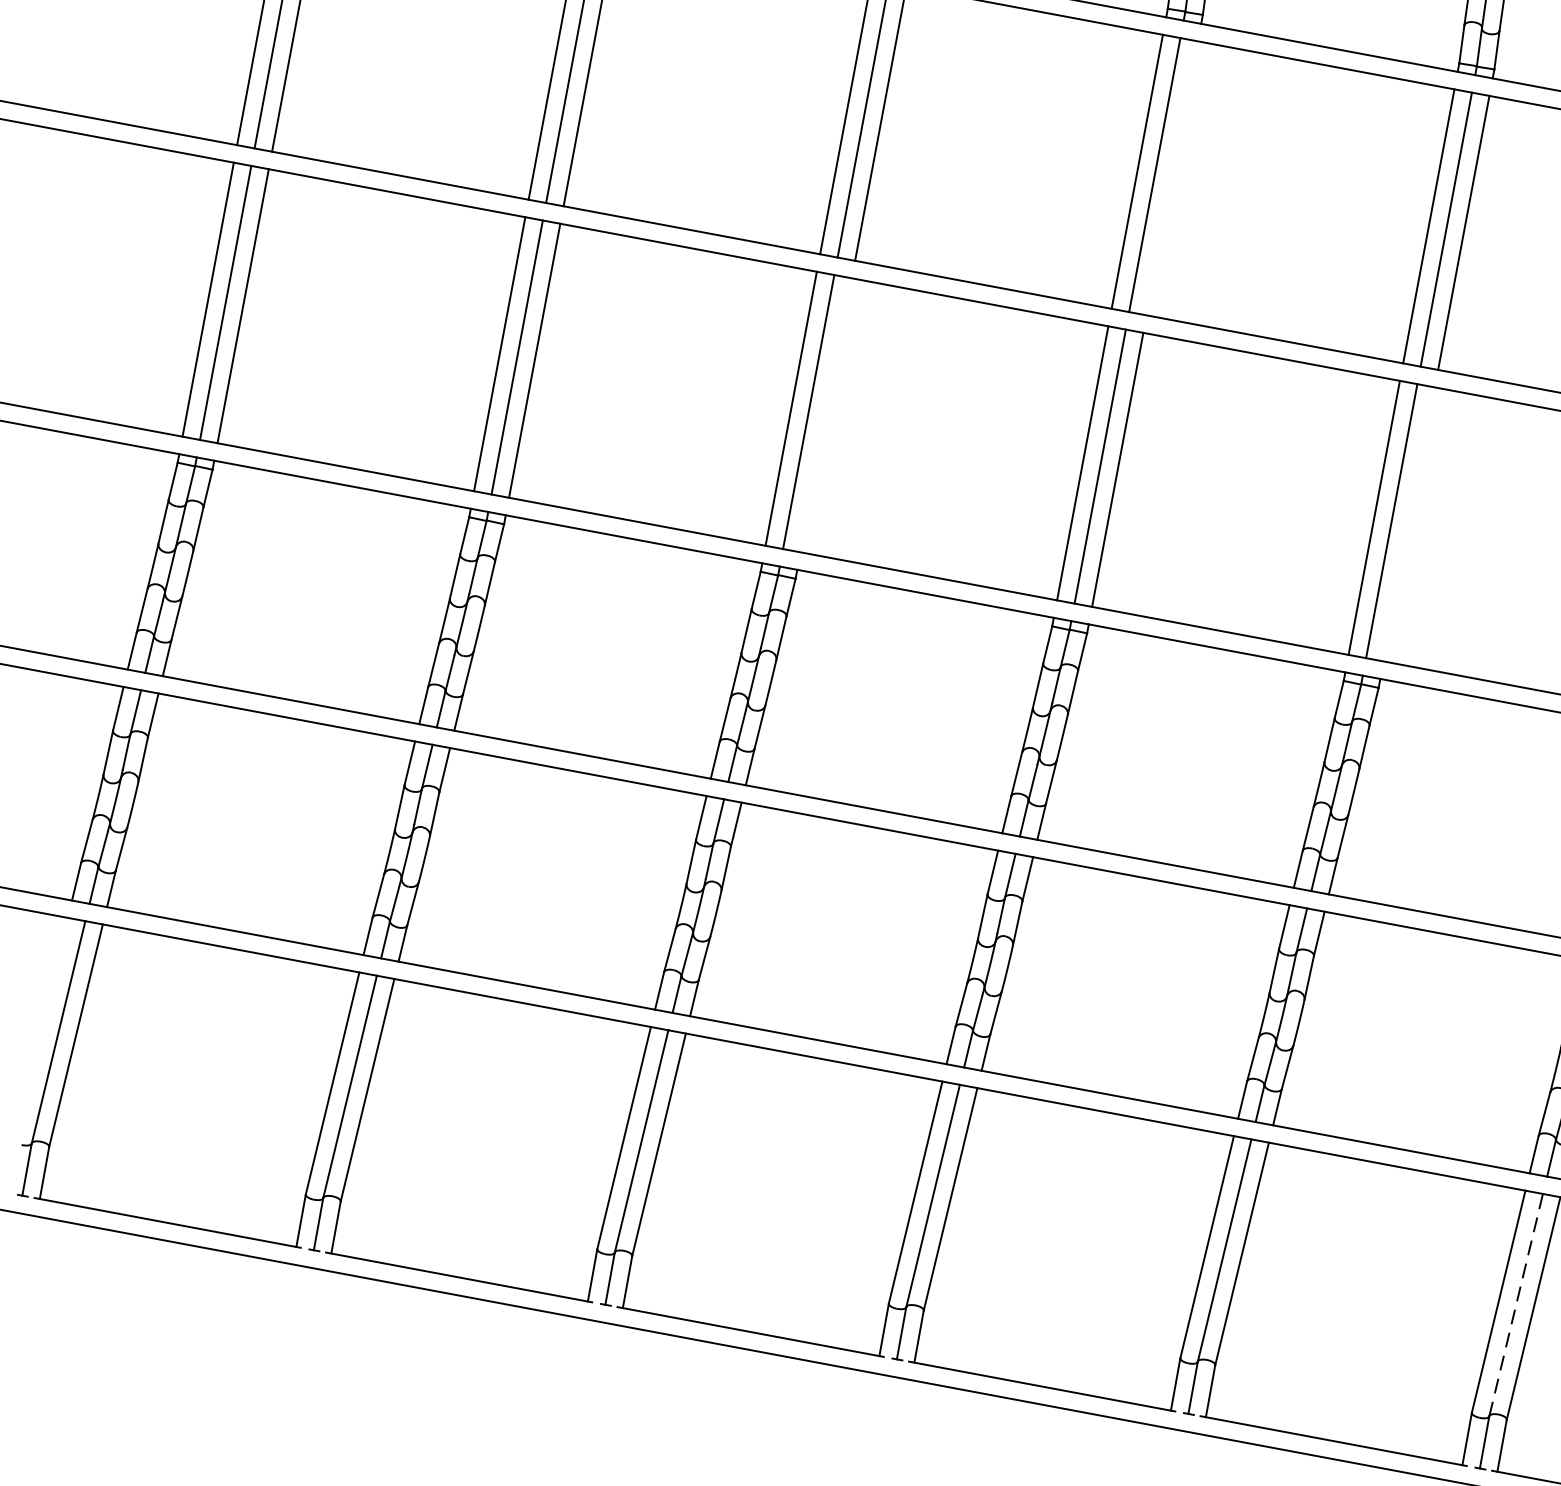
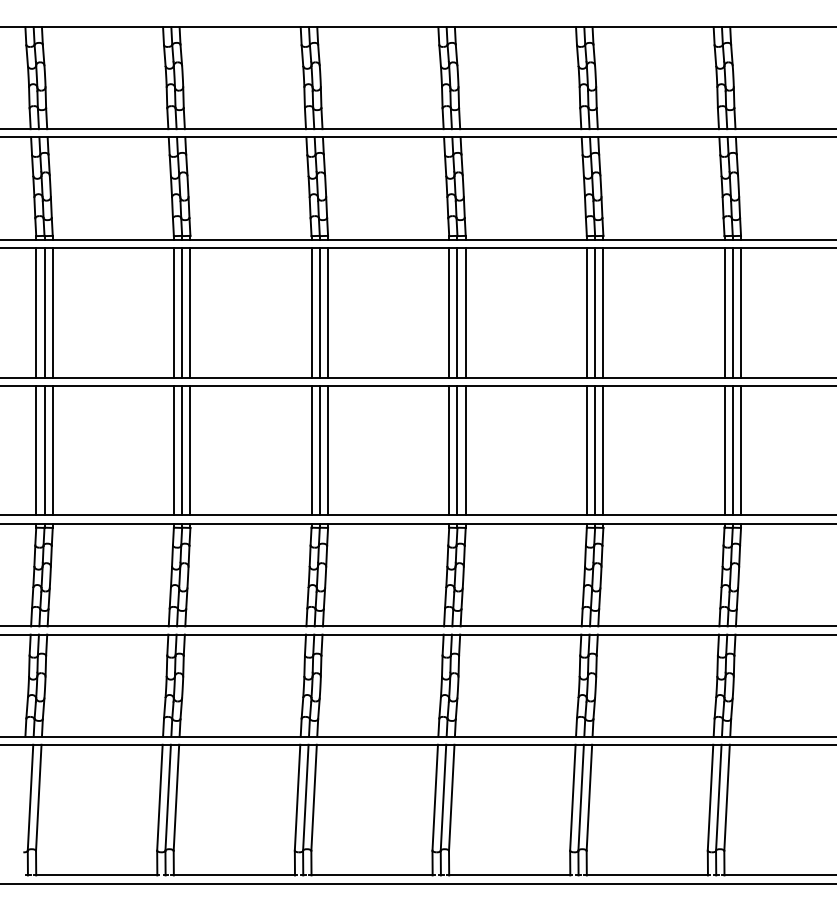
line: (1172, 177) -> (465, 312), added
line: (827, 414) -> (328, 450), added
line: (1409, 523) -> (603, 450), added
line: (1515, 1304) -> (718, 797), dashed -> solid

